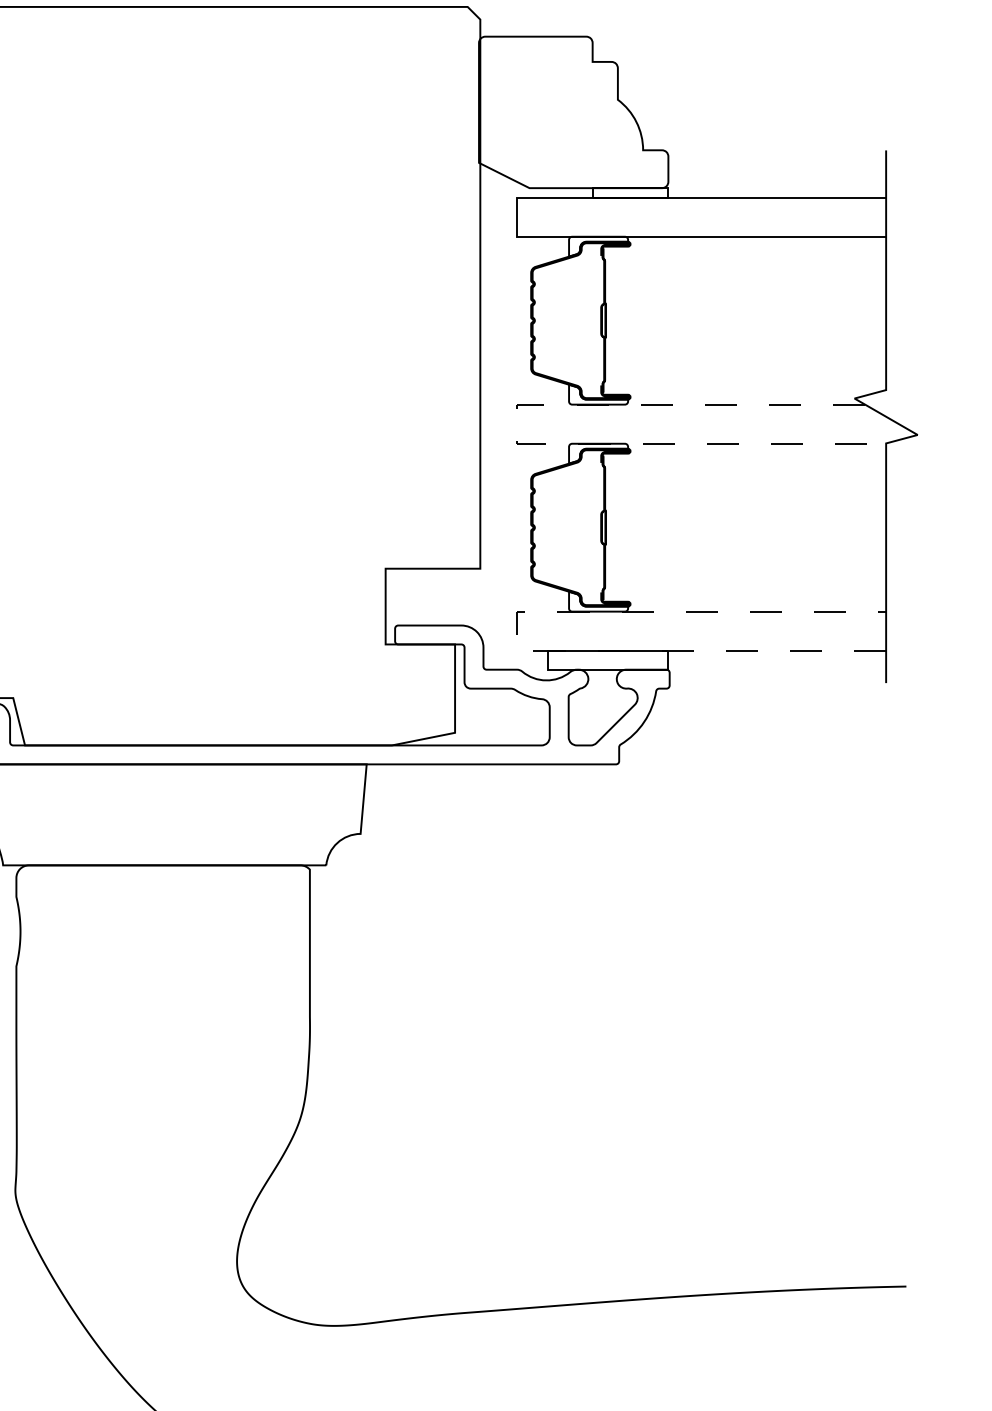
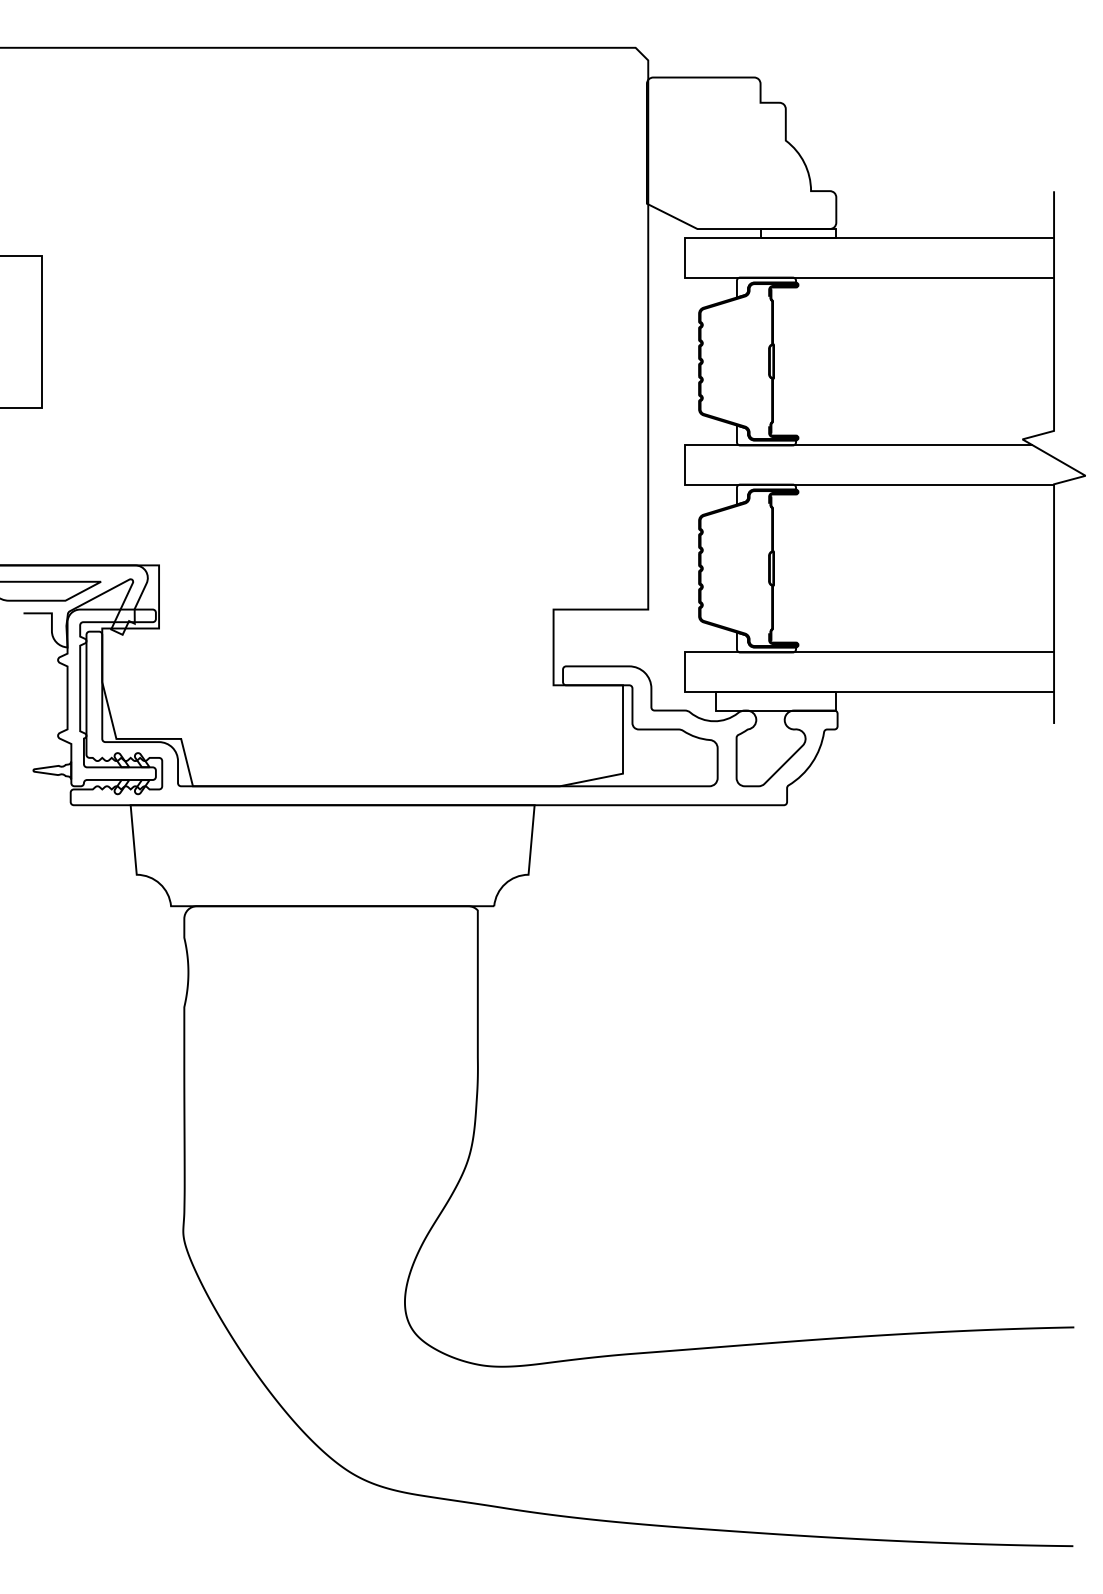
line: (516, 434) -> (684, 475), dashed -> solid
line: (516, 631) -> (684, 672), dashed -> solid

